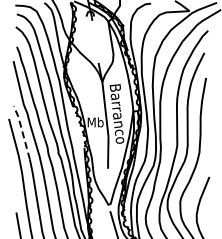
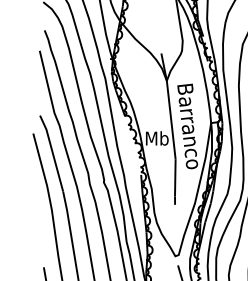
line: (22, 131) -> (52, 151), dashed -> solid

